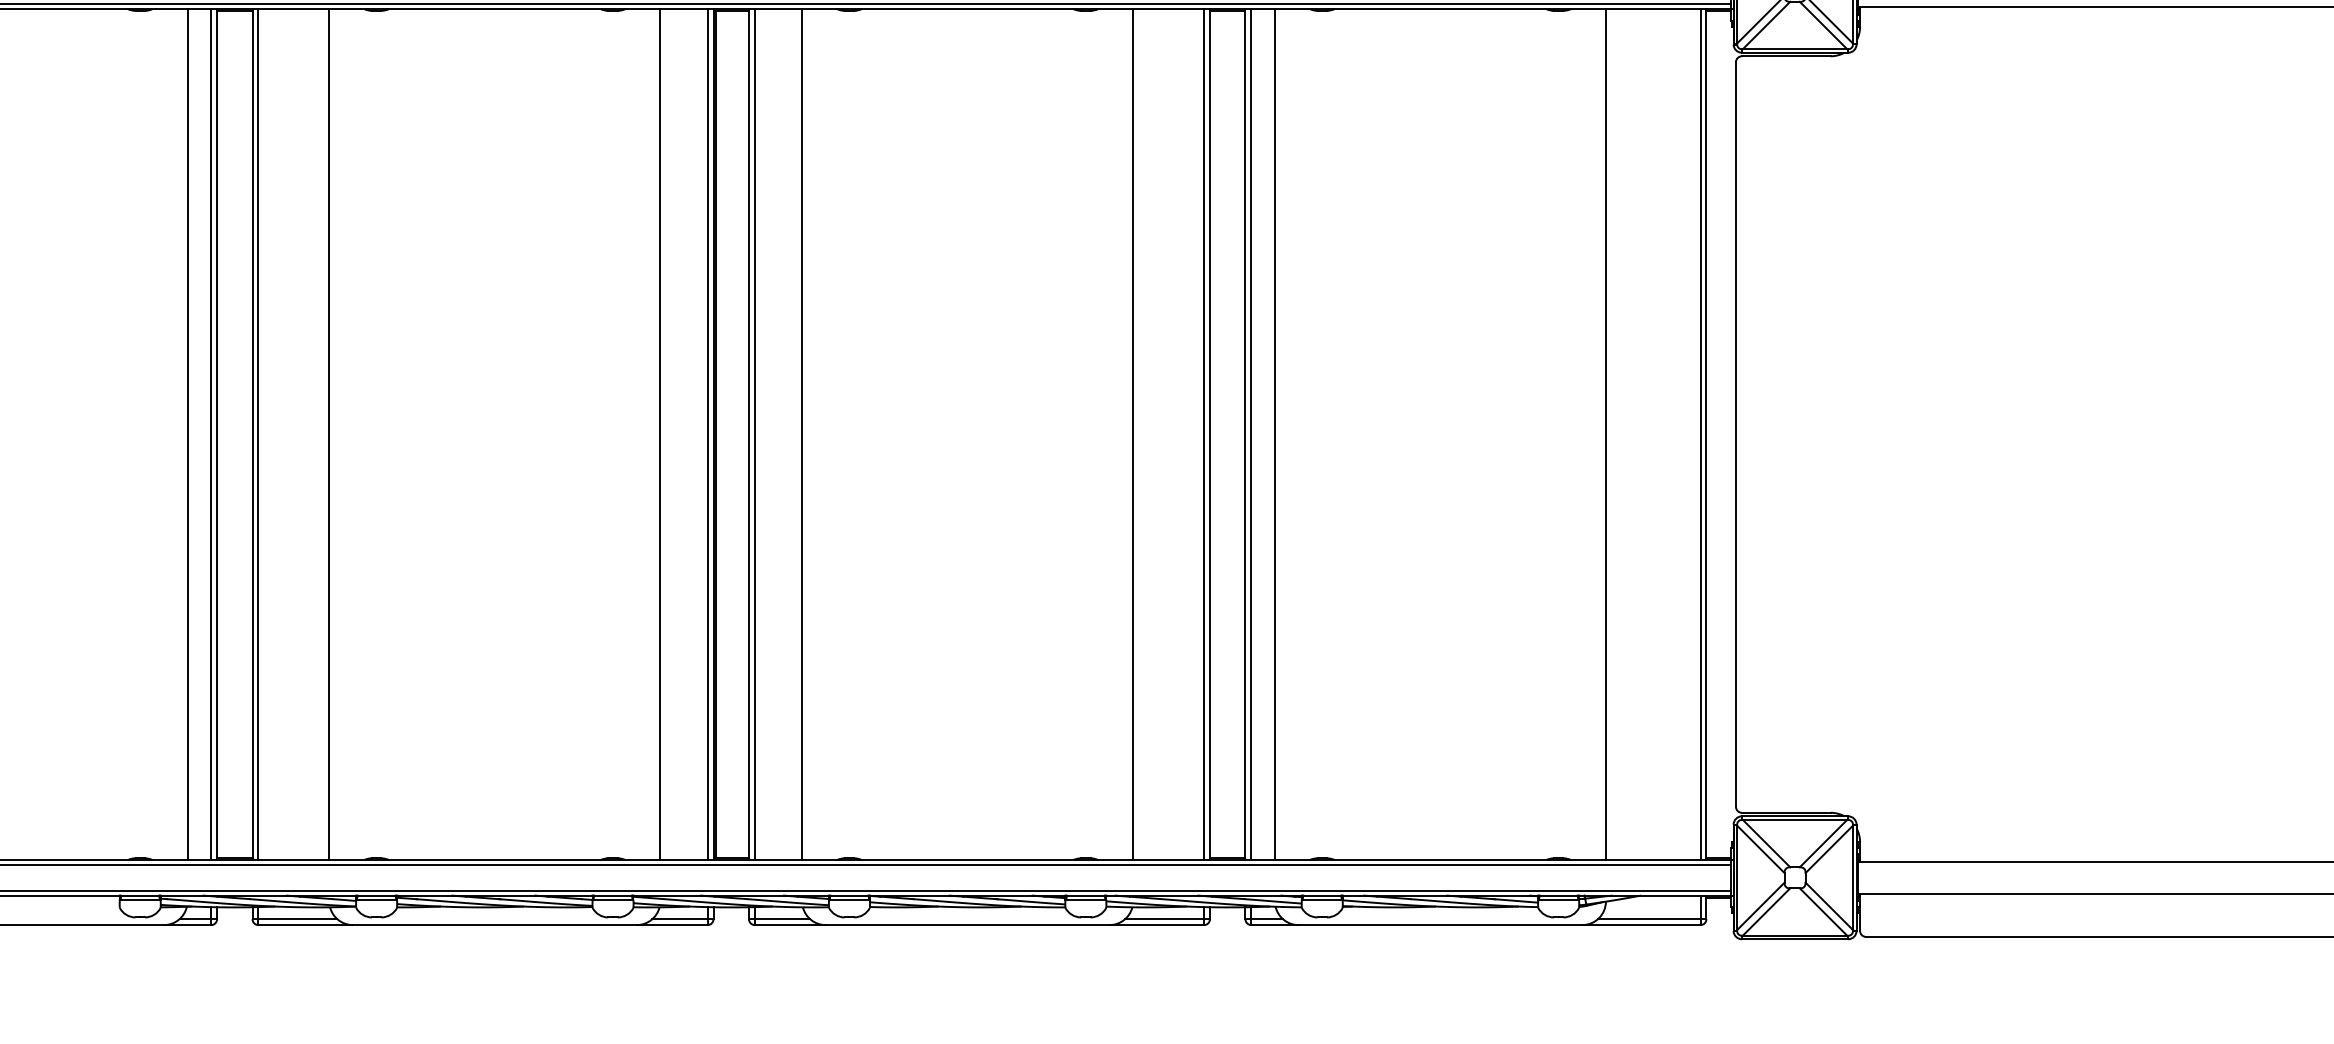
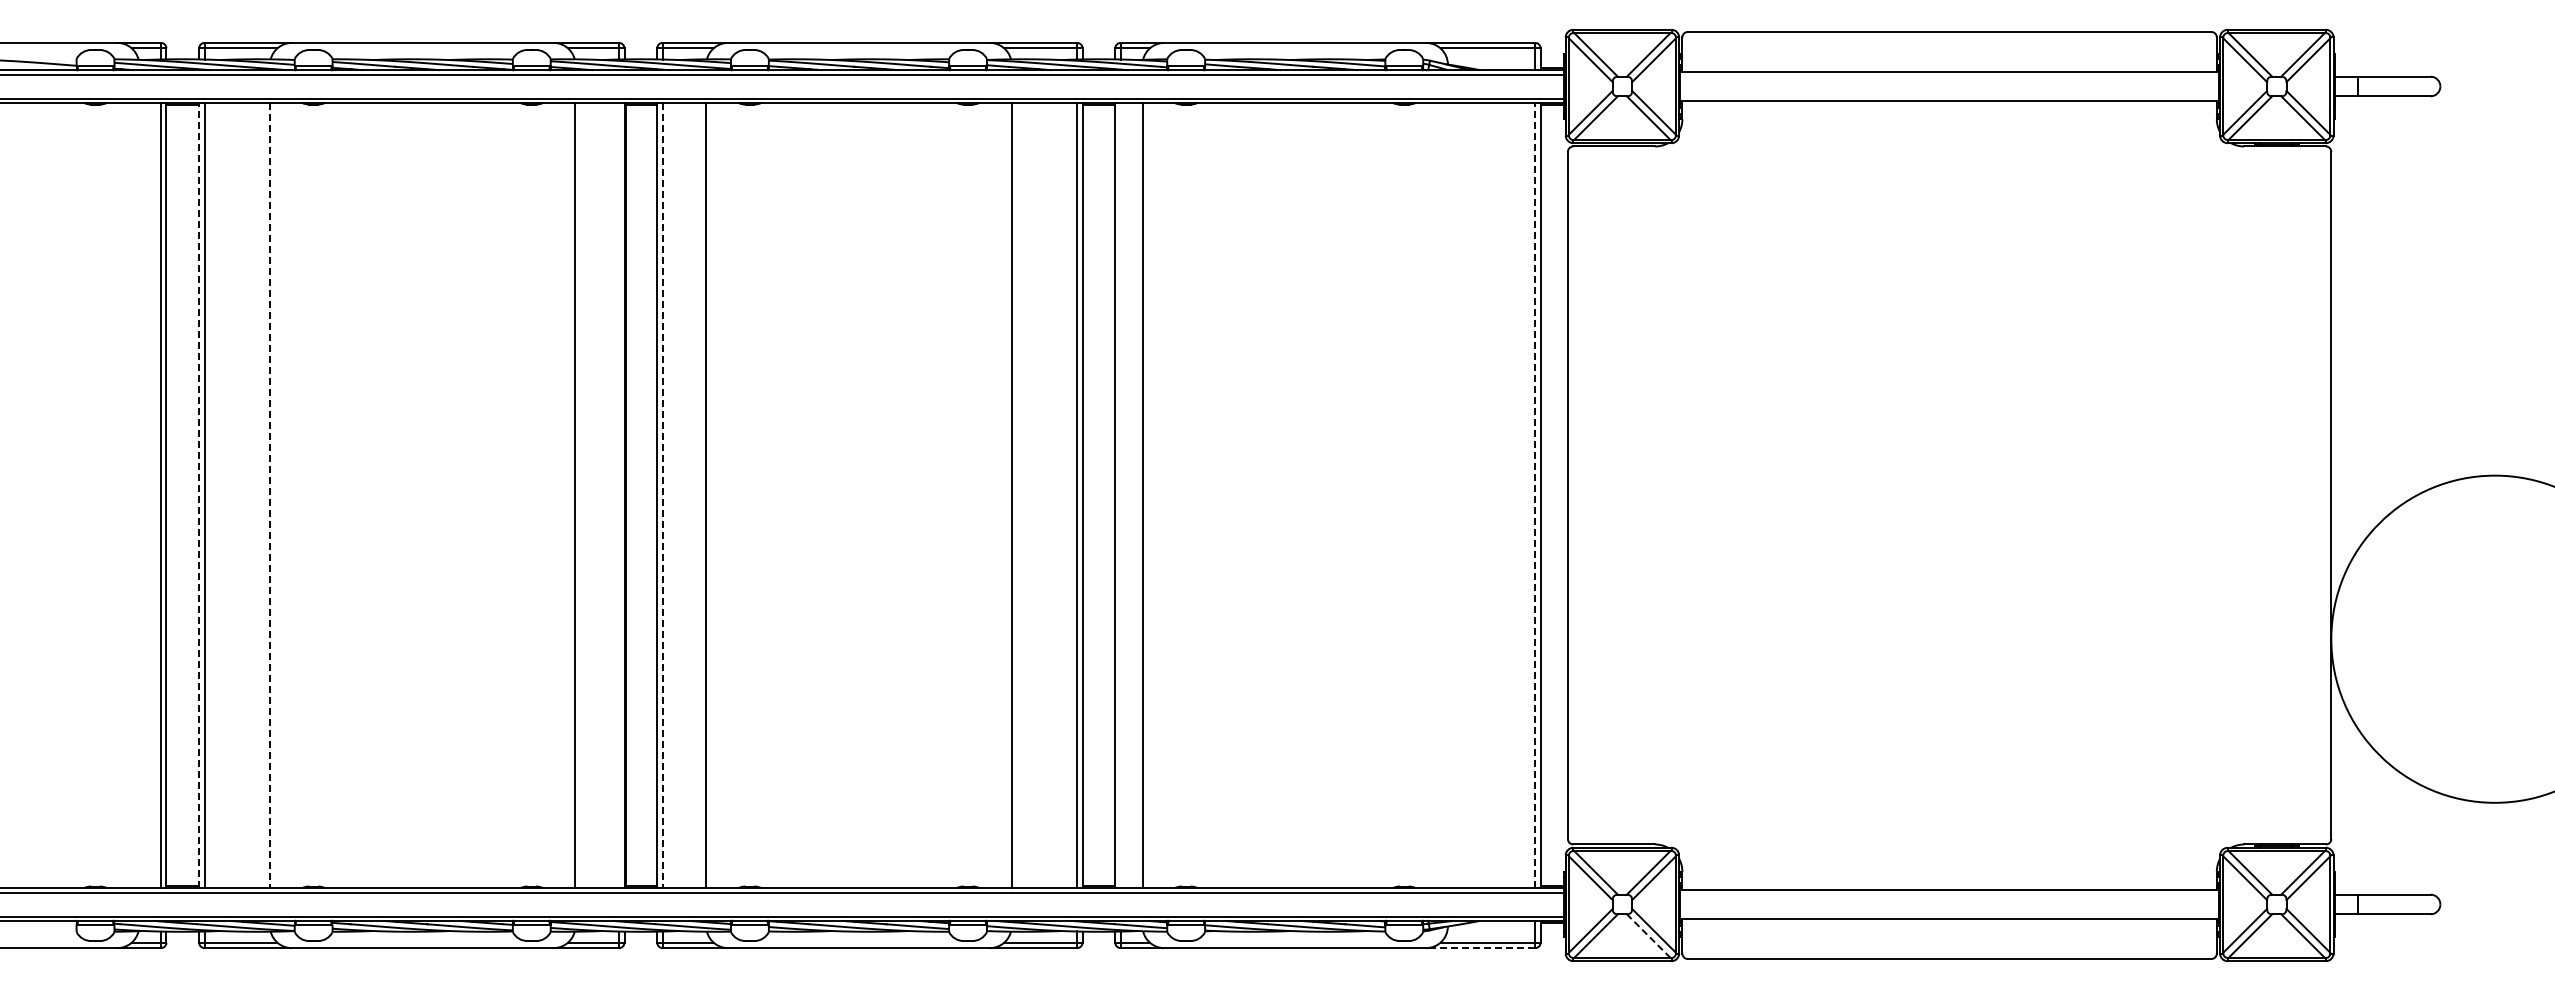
line: (187, 434) -> (139, 495), removed
line: (252, 434) -> (199, 495), solid -> dashed
line: (329, 434) -> (270, 495), solid -> dashed
line: (708, 434) -> (619, 495), removed
line: (754, 434) -> (662, 495), solid -> dashed
line: (1251, 434) -> (1120, 495), removed
line: (1605, 434) -> (1447, 495), removed
line: (1700, 434) -> (1535, 495), solid -> dashed
line: (1823, 912) -> (1648, 936), solid -> dashed
line: (1641, 925) -> (1480, 948), solid -> dashed

